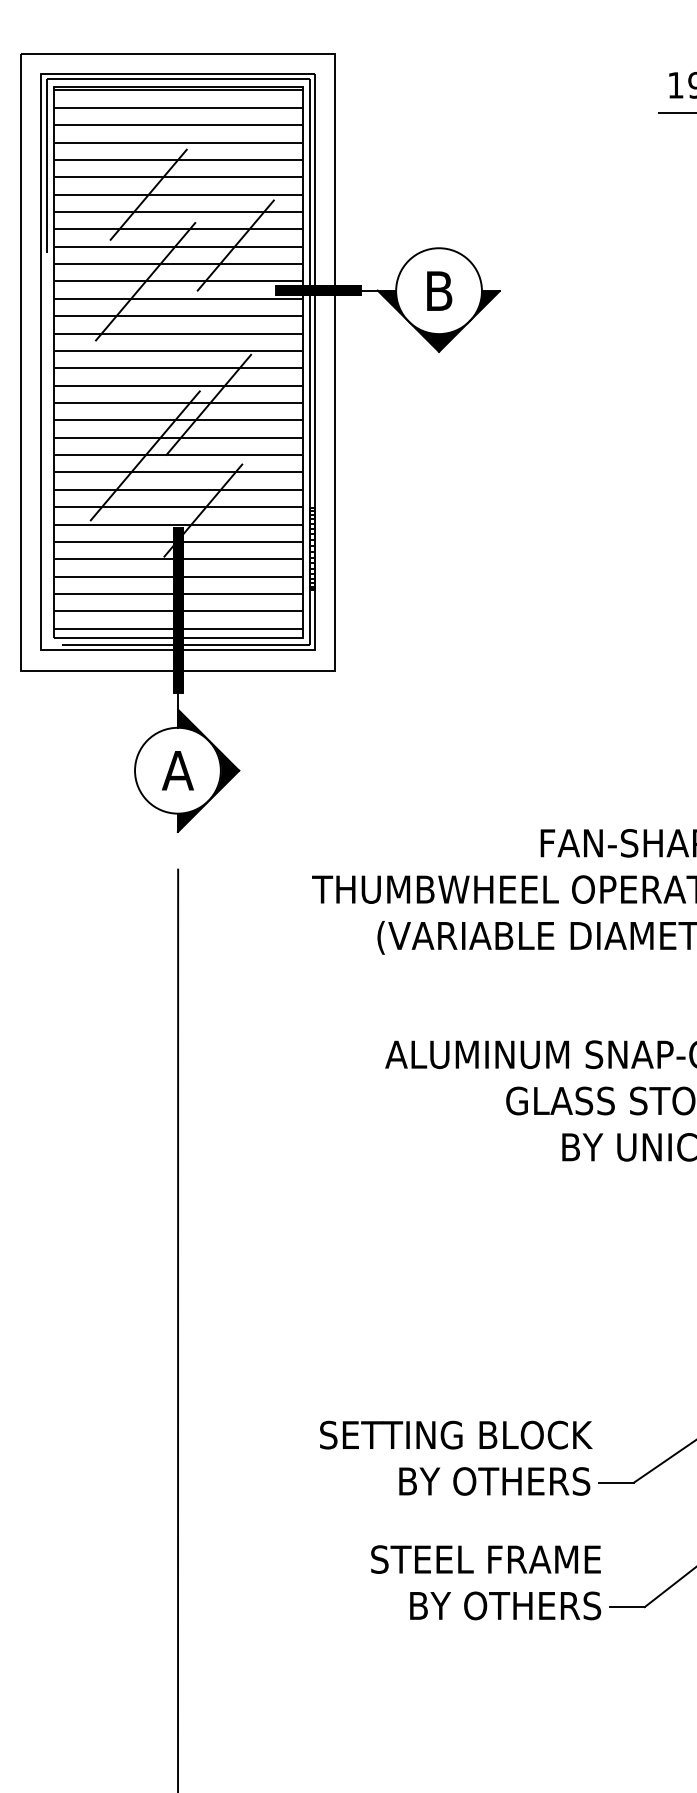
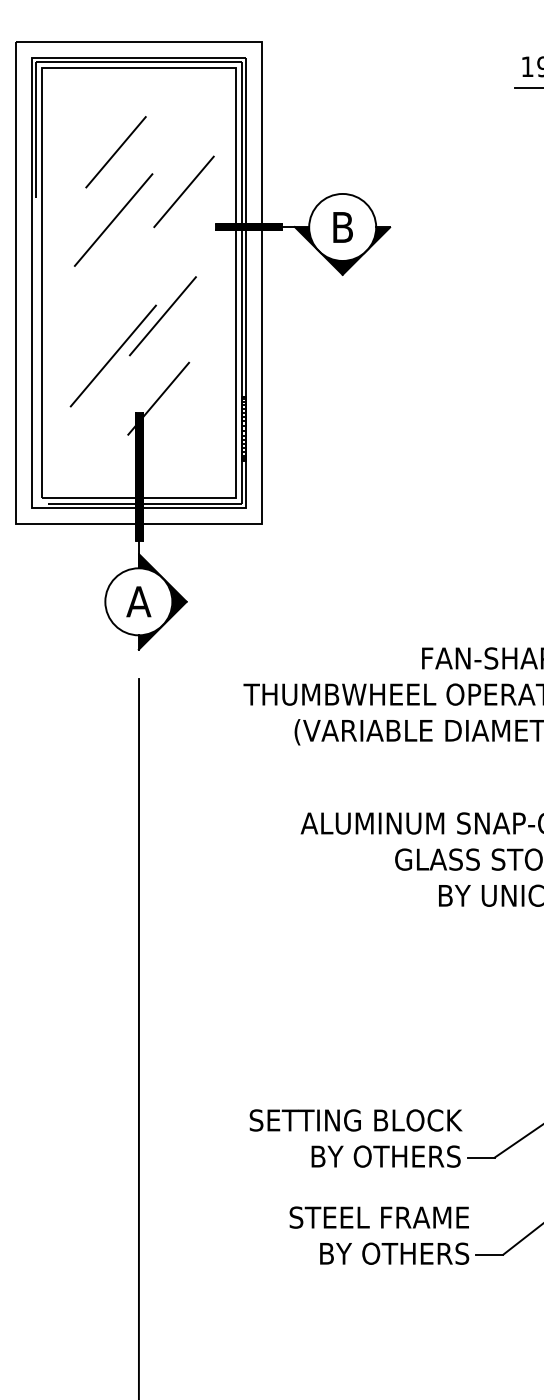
hatch: (177, 359) -> (138, 280), removed

